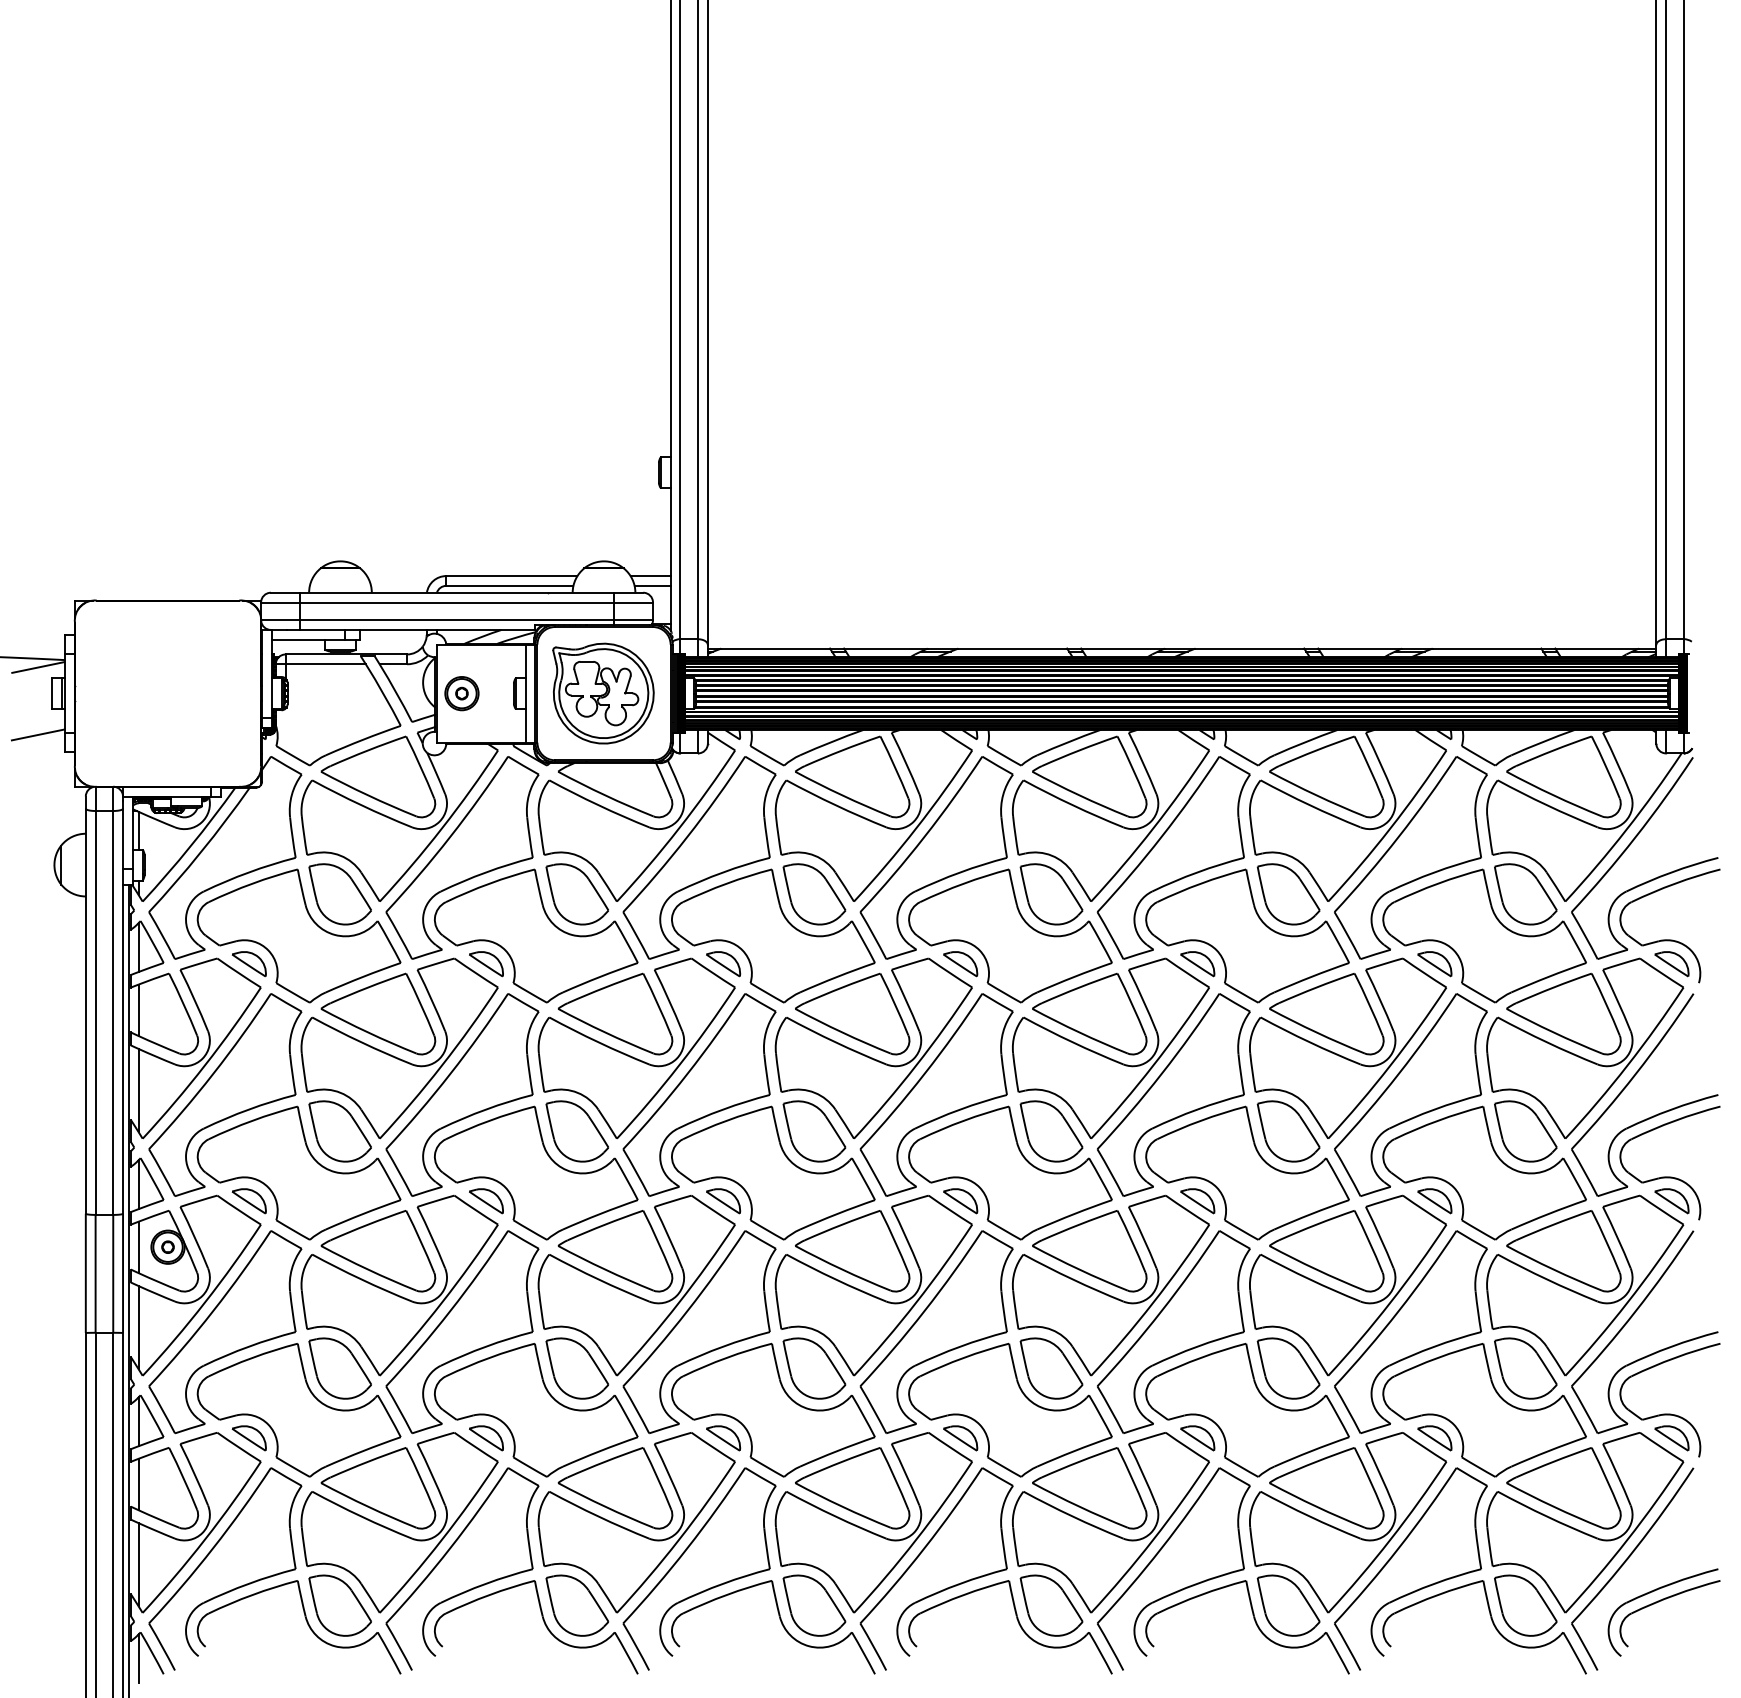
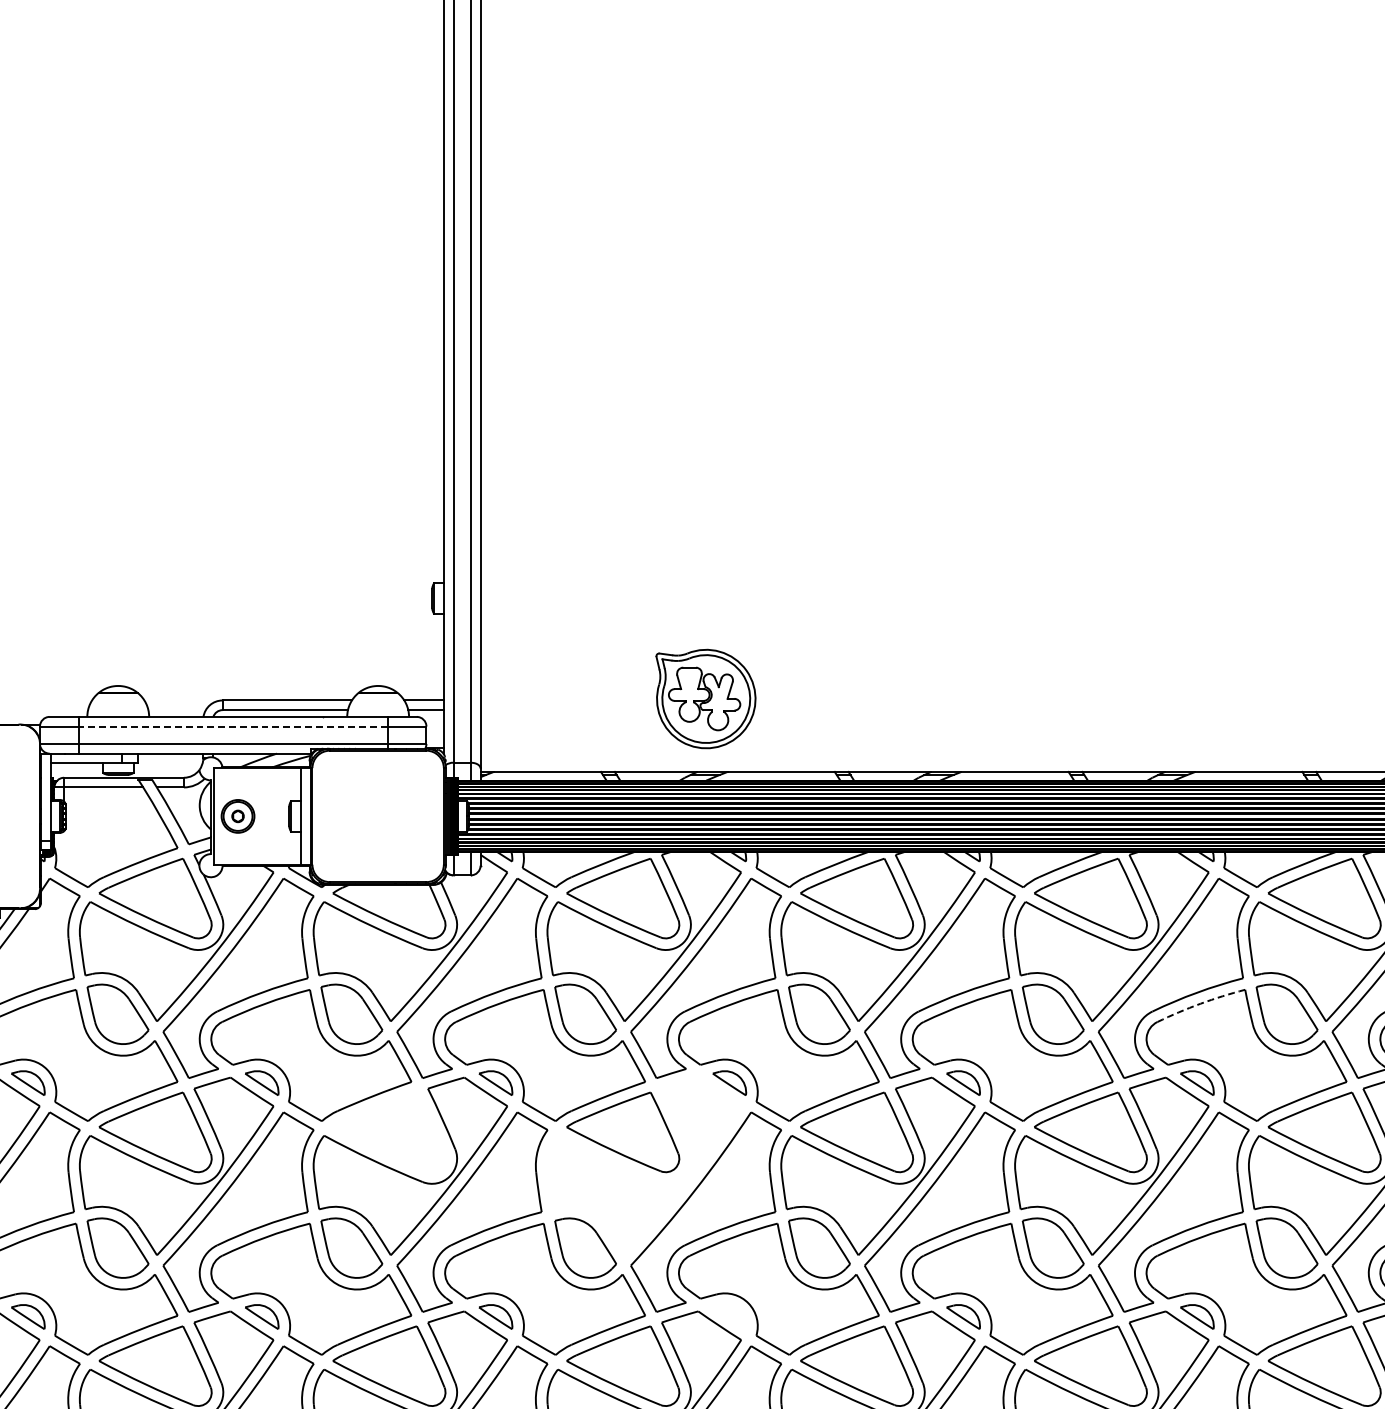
line: (457, 602) -> (233, 726), solid -> dashed
part: (603, 693) -> (705, 698), moved
arc: (1438, 883) -> (1201, 1003), solid -> dashed
part: (615, 1013) -> (389, 1131), removed
part: (870, 1056) -> (640, 1174), removed
part: (960, 1201) -> (729, 1317), removed

